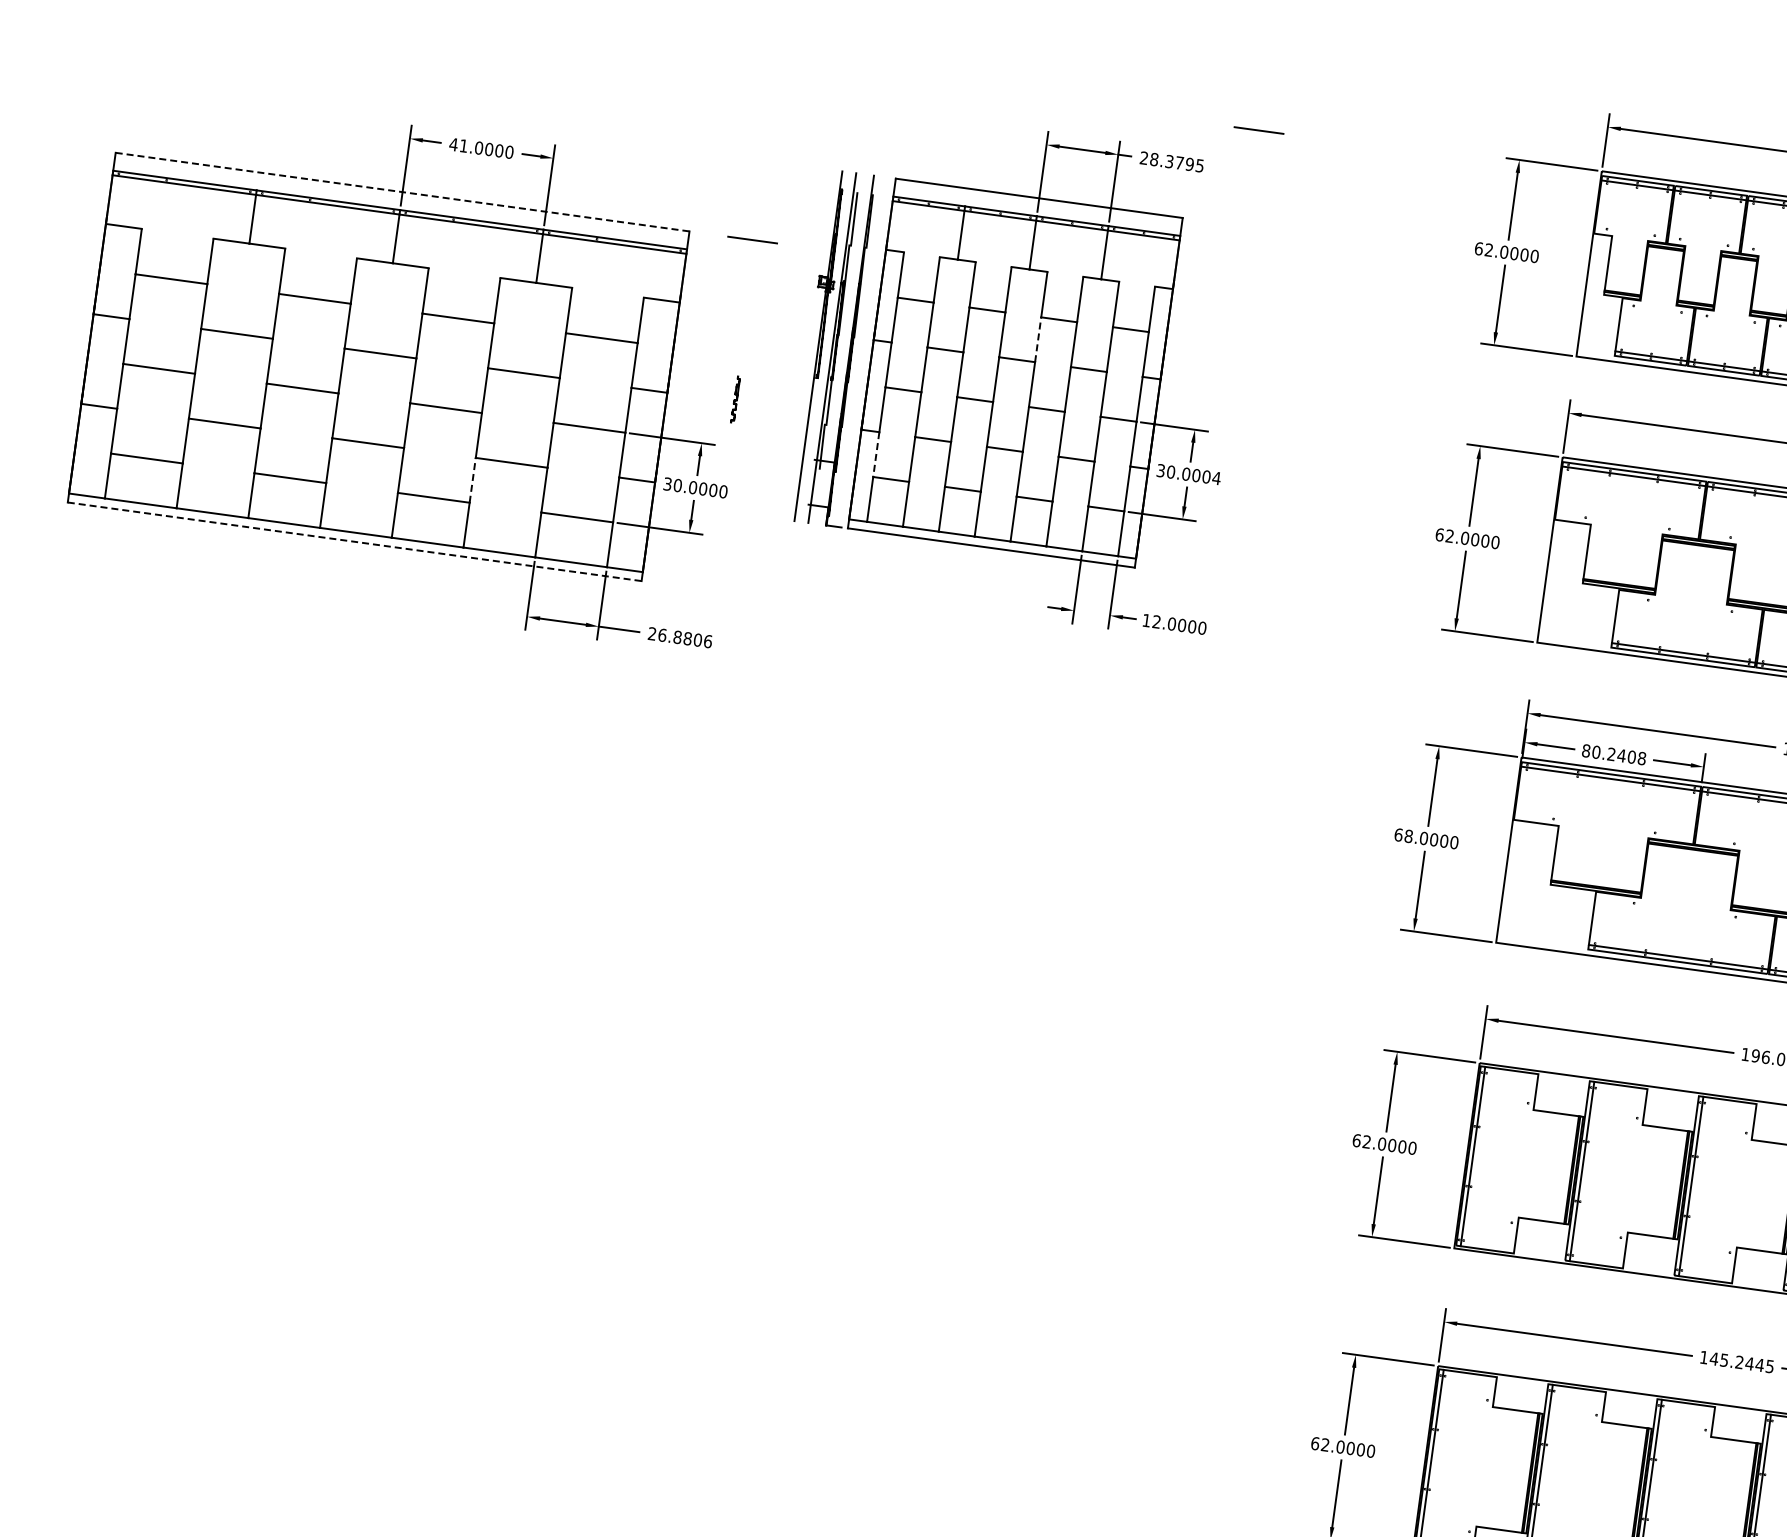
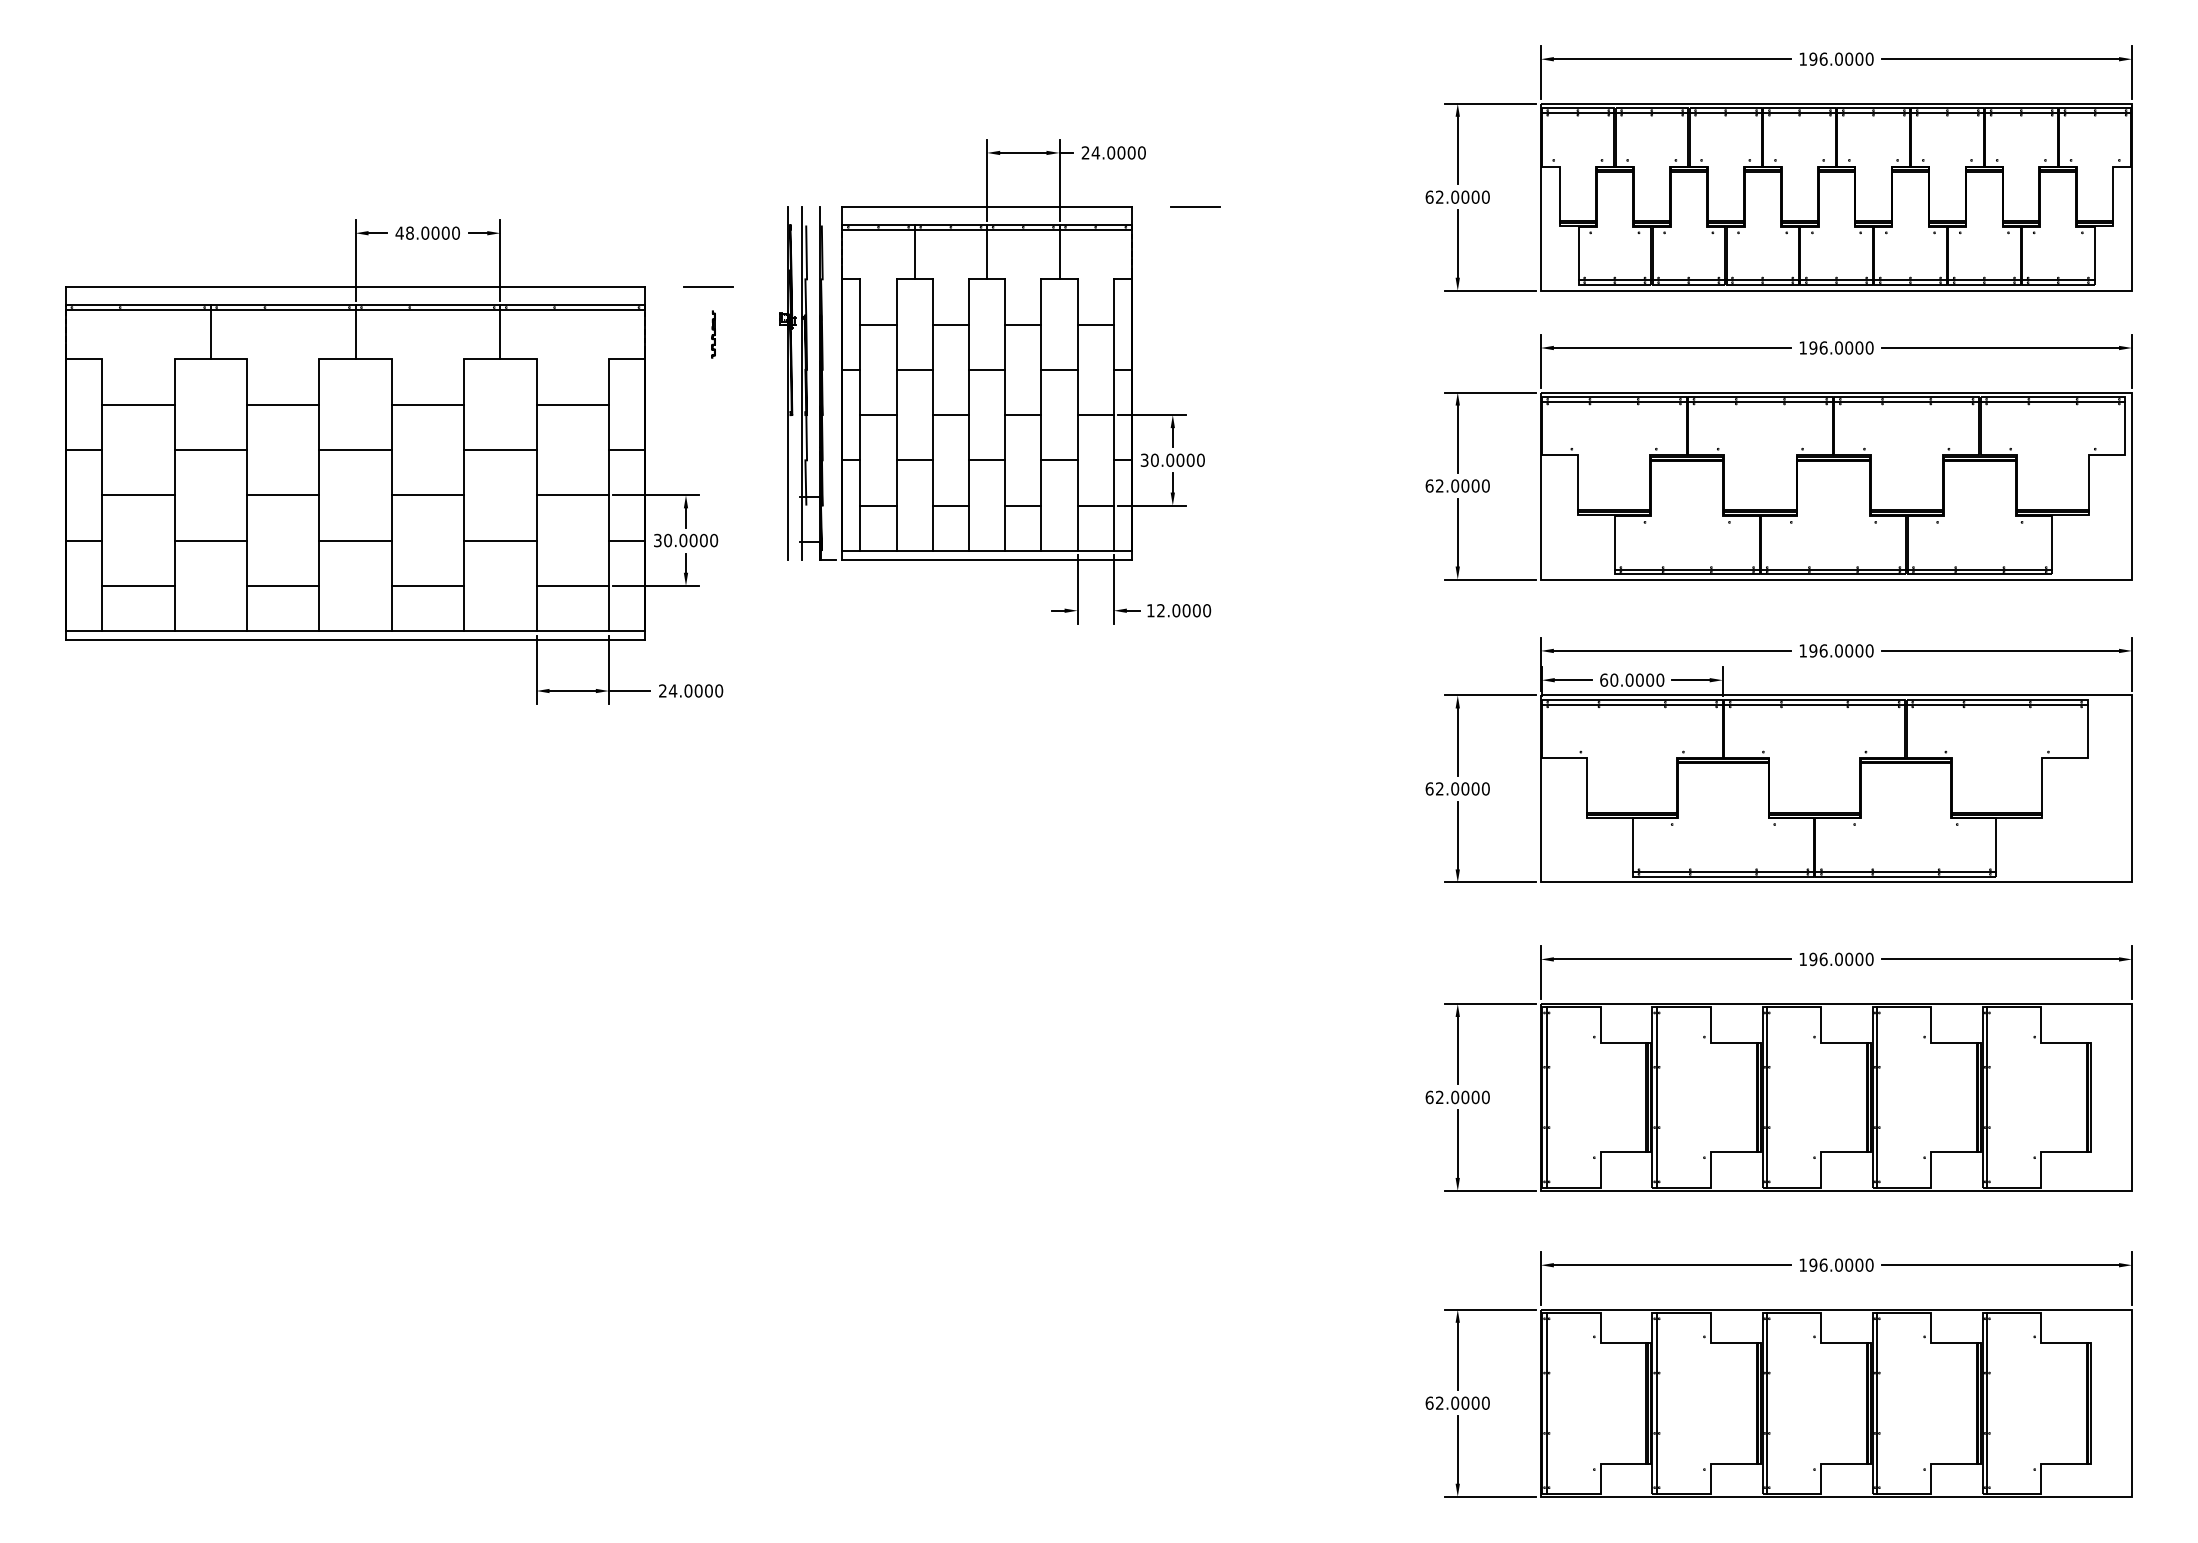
line: (1258, 130) -> (1195, 206), moved
text: (463, 145) -> (409, 232), 41.0000 -> 48.0000
text: (1176, 162) -> (1118, 152), 28.3795 -> 24.0000
line: (402, 192) -> (355, 287), dashed -> solid
line: (1038, 340) -> (1005, 347), dashed -> solid
line: (735, 399) -> (713, 334), moved
line: (876, 454) -> (860, 482), dashed -> solid
text: (1216, 477) -> (1200, 459), 30.0004 -> 30.0000
line: (473, 480) -> (464, 563), dashed -> solid
line: (354, 542) -> (355, 640), dashed -> solid
text: (684, 637) -> (695, 690), 26.8806 -> 24.0000
text: (1614, 754) -> (1632, 679), 80.2408 -> 60.0000
text: (1408, 835) -> (1439, 788), 68.0000 -> 62.0000
text: (1742, 1362) -> (1841, 1264), 145.2445 -> 196.0000

